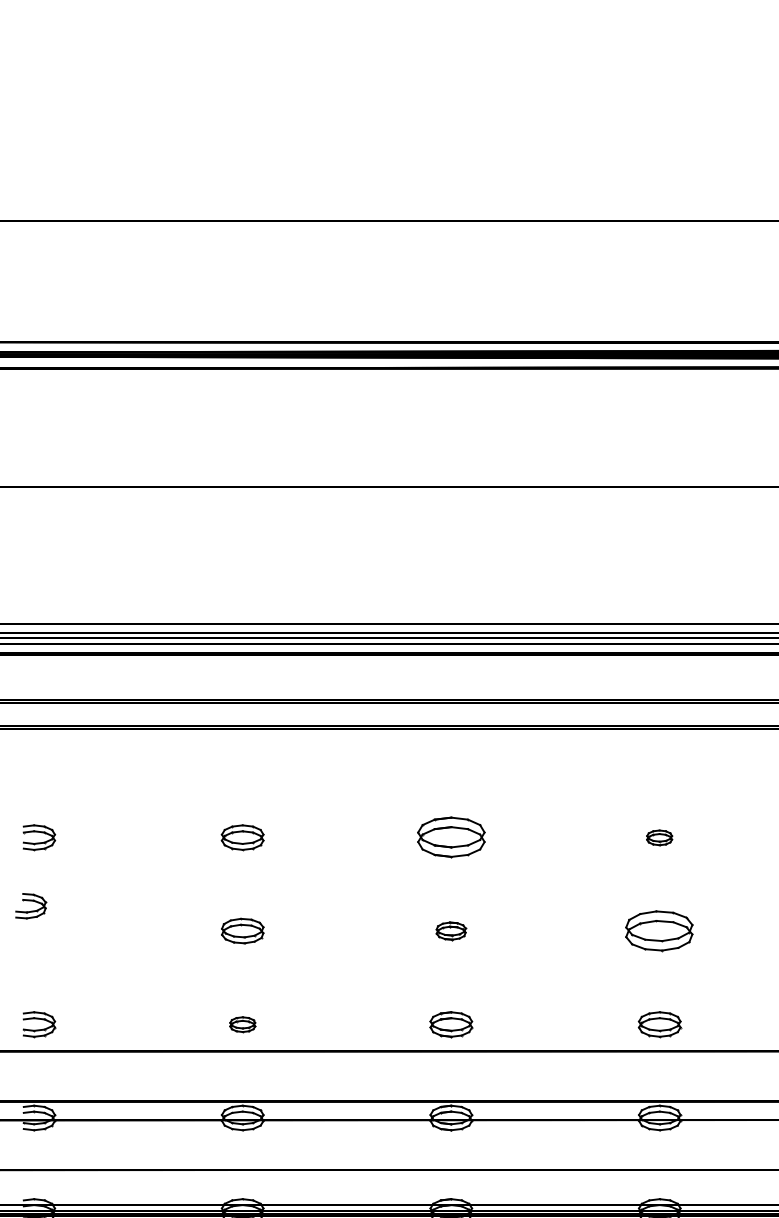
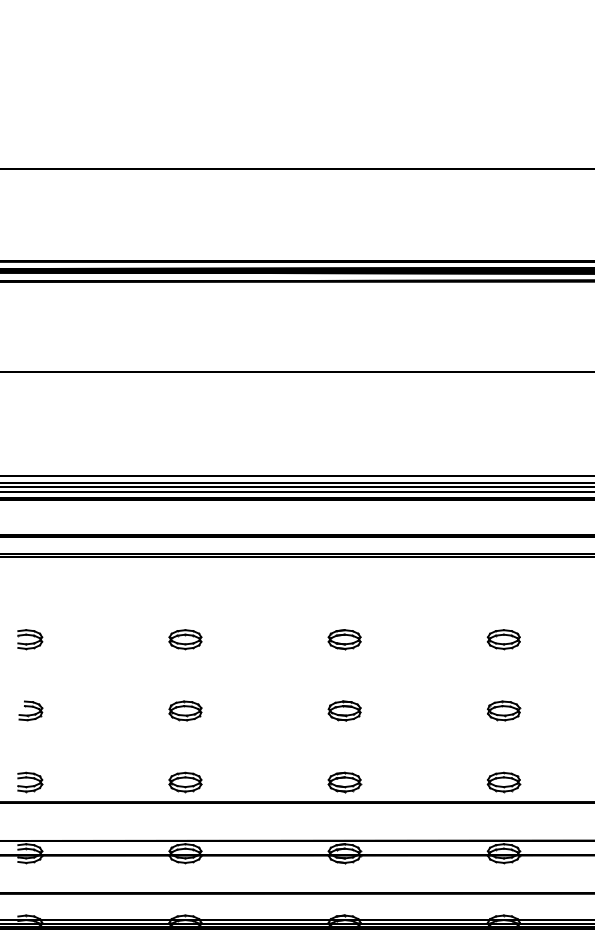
part: (451, 837) -> (344, 639), size x0.62
part: (659, 837) -> (503, 639), size x1.67
part: (30, 905) -> (30, 710), moved
part: (451, 930) -> (344, 710), size x1.43
part: (660, 930) -> (504, 710), size x0.62
part: (242, 1024) -> (185, 782), size x1.67

